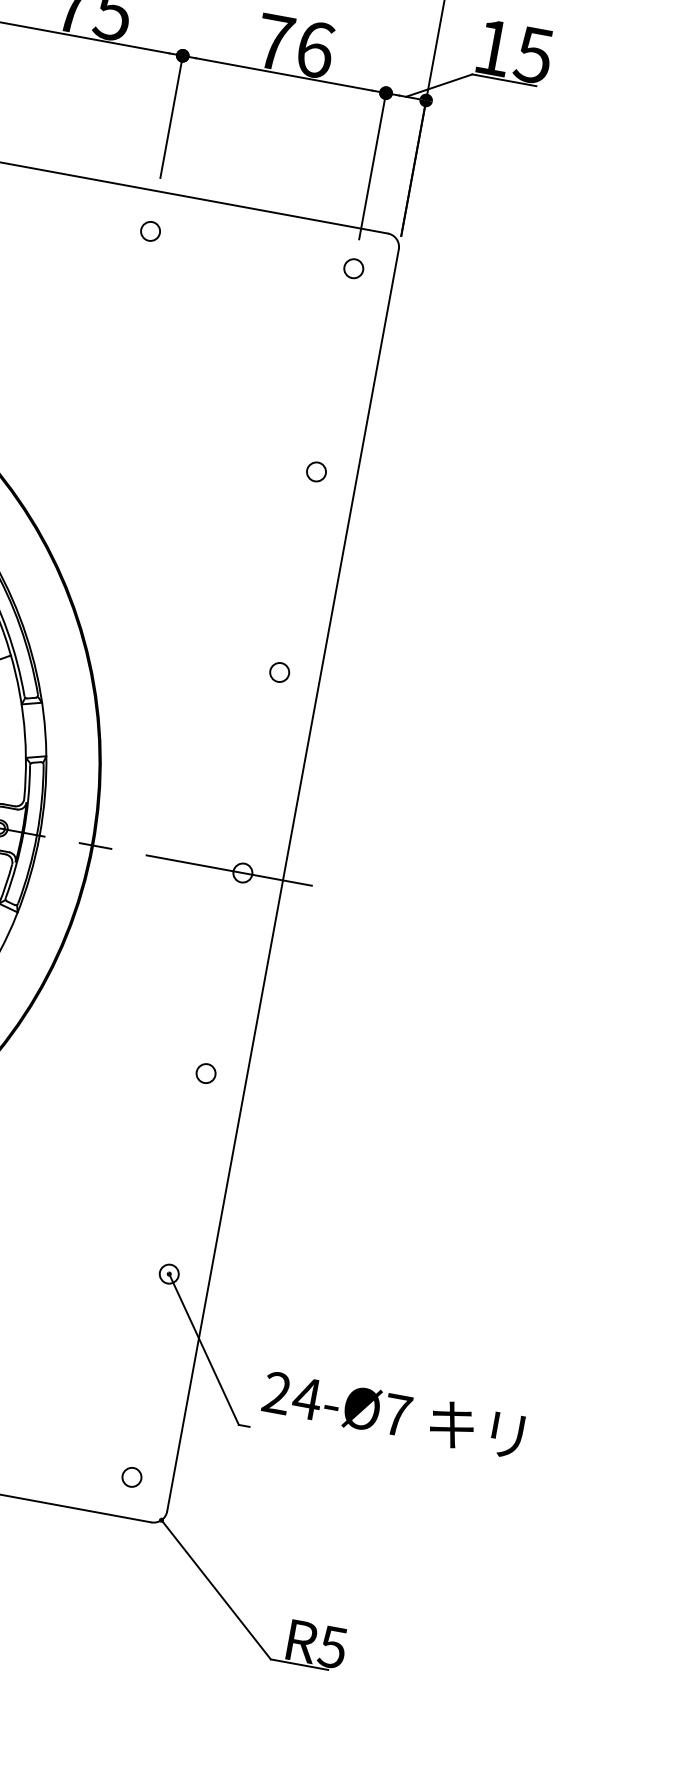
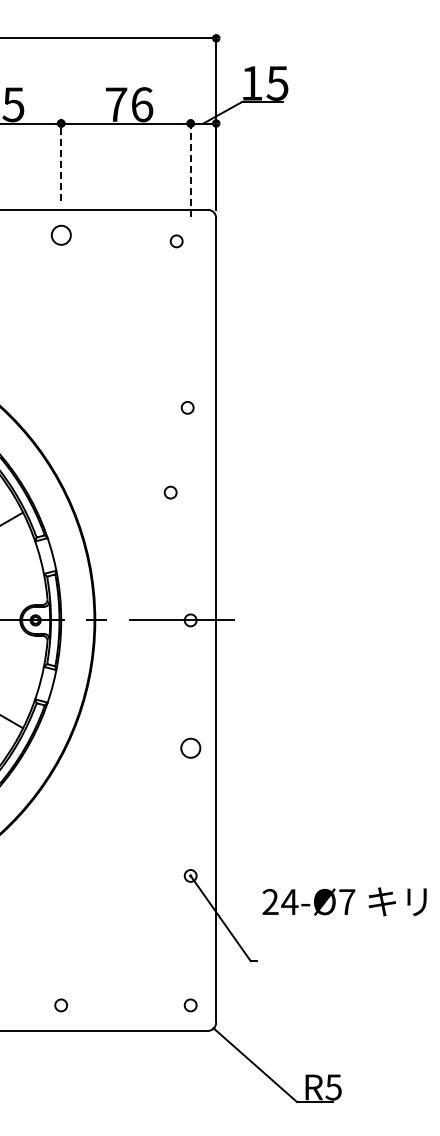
line: (172, 117) -> (61, 162), solid -> dashed
line: (372, 166) -> (190, 170), solid -> dashed
circle: (149, 231) -> (60, 235), size x1.6
circle: (353, 268) -> (176, 241), moved
circle: (316, 471) -> (187, 407), moved
circle: (279, 672) -> (170, 492), moved
circle: (205, 1072) -> (190, 747), size x1.6
text: (393, 1413) -> (344, 901), moved

